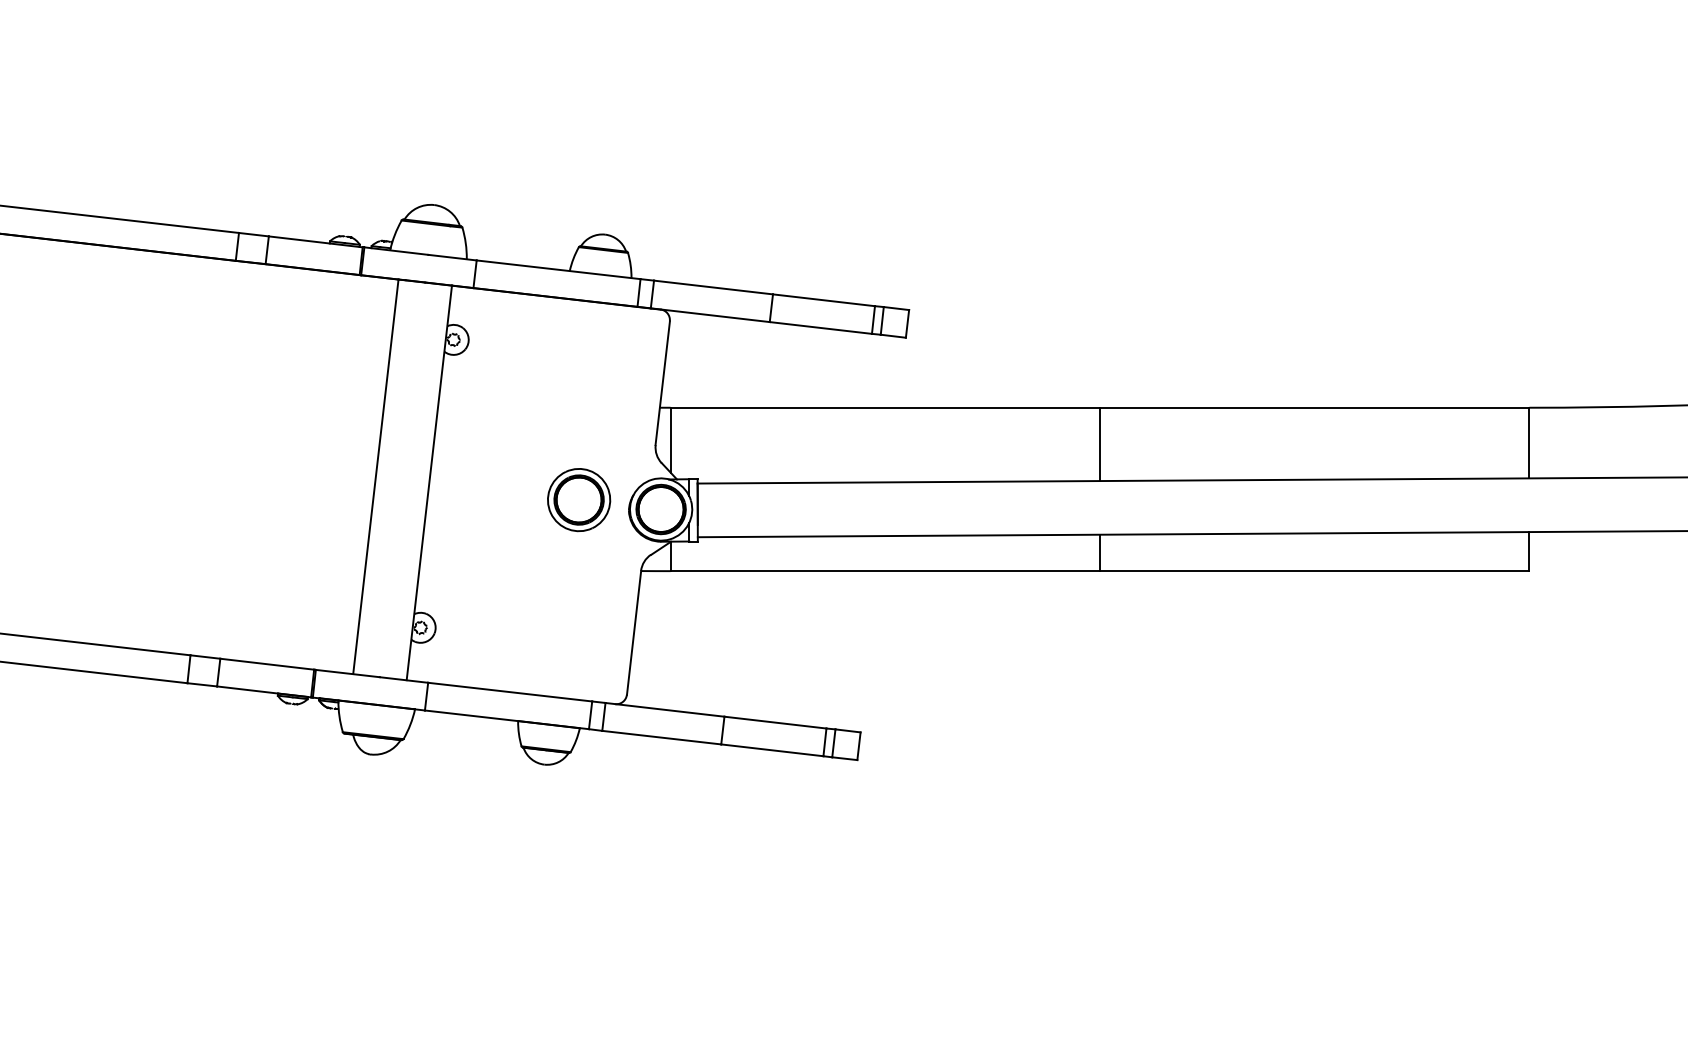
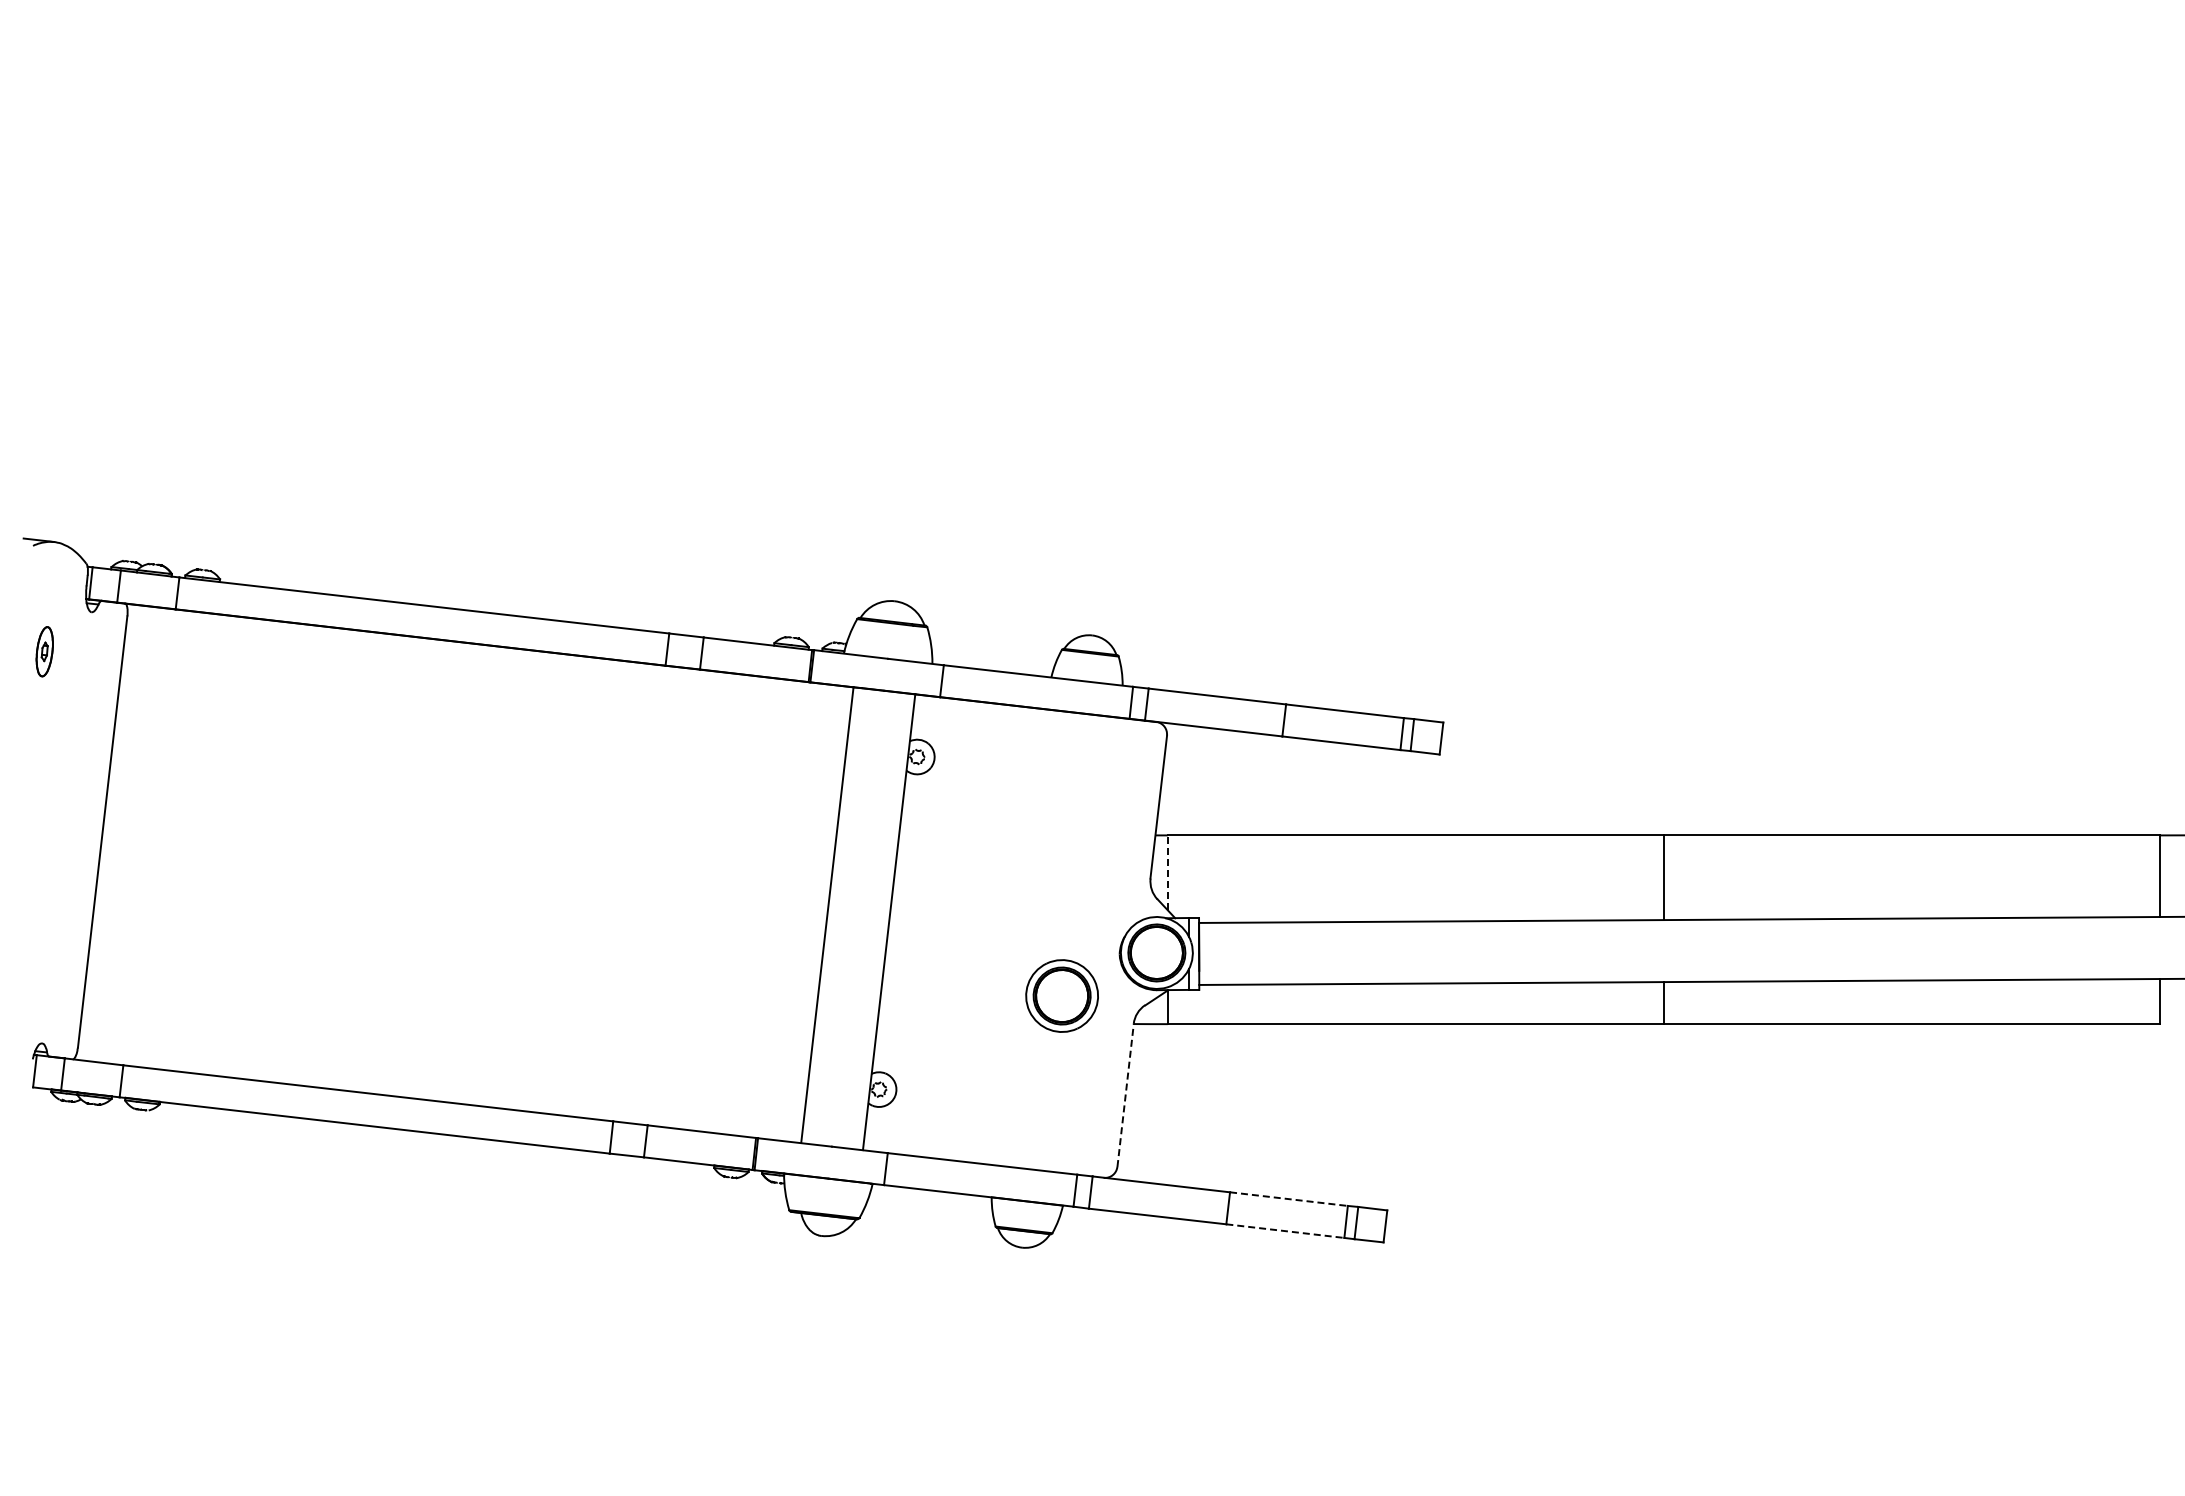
line: (670, 439) -> (1167, 872), solid -> dashed
part: (578, 499) -> (1061, 995), moved
line: (633, 632) -> (1125, 1094), solid -> dashed
line: (775, 722) -> (1289, 1199), solid -> dashed
line: (772, 750) -> (1285, 1231), solid -> dashed

